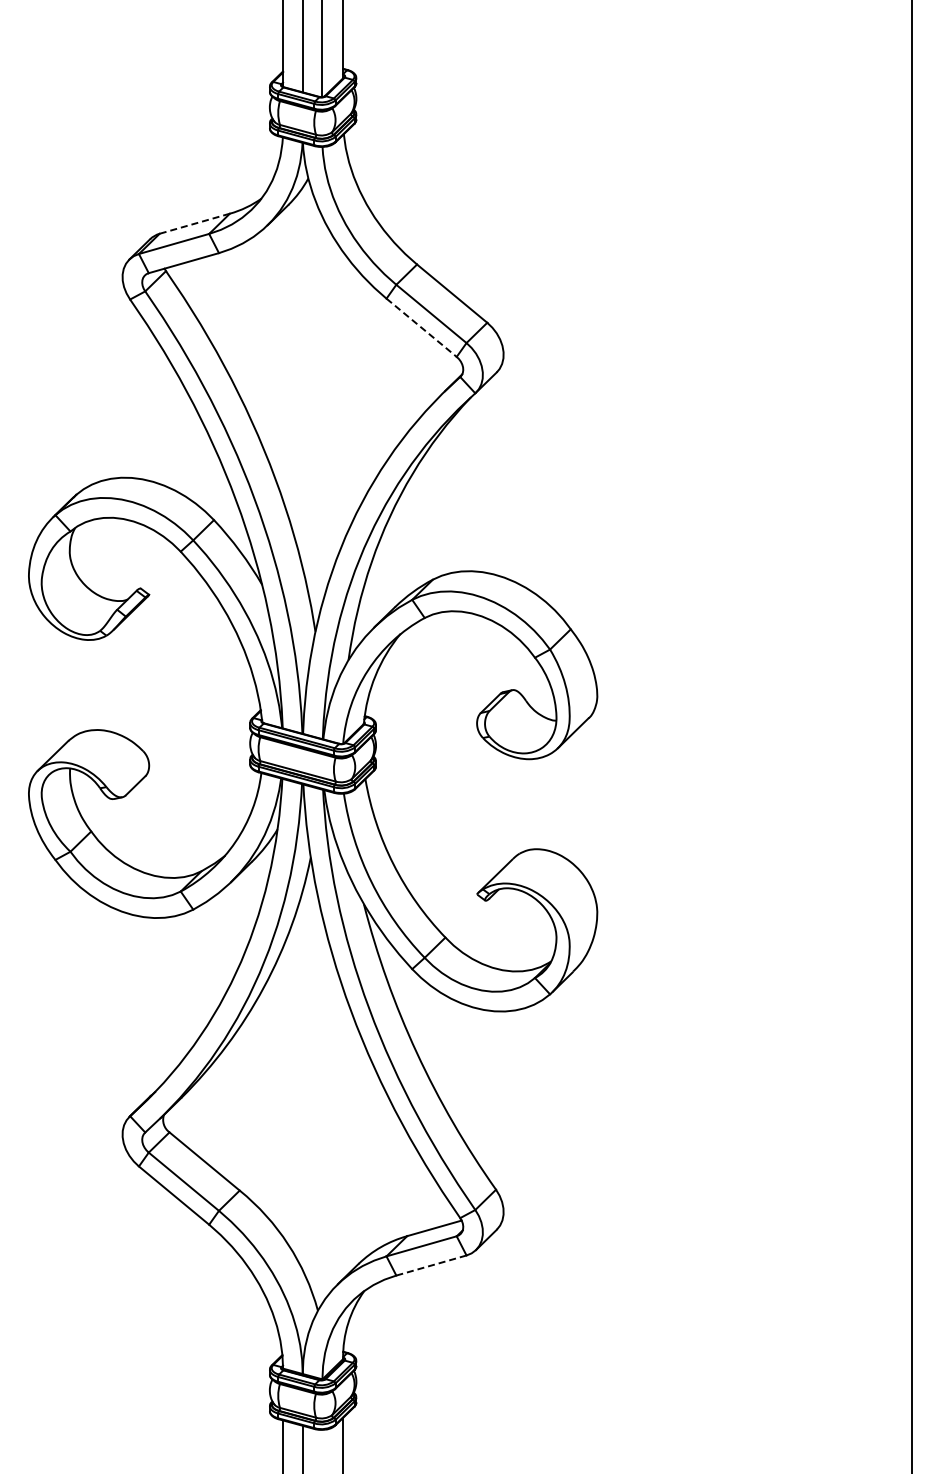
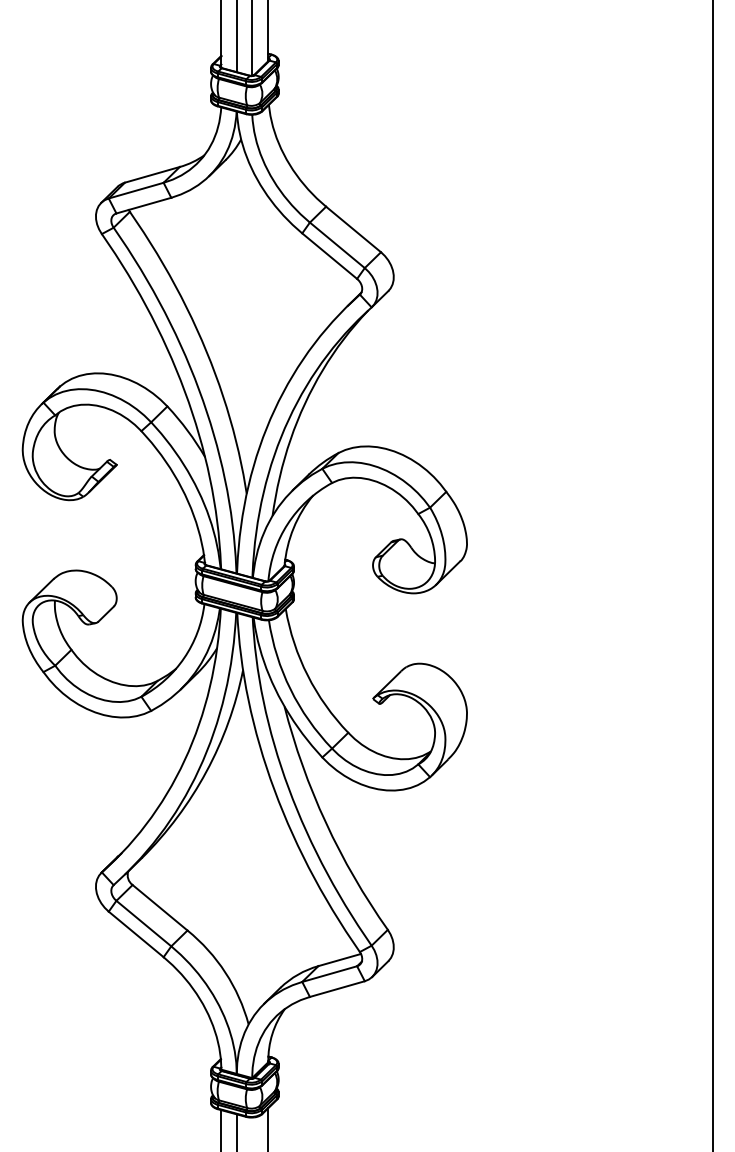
line: (194, 223) -> (152, 174), dashed -> solid
line: (421, 327) -> (329, 255), dashed -> solid
line: (431, 1265) -> (337, 989), dashed -> solid

